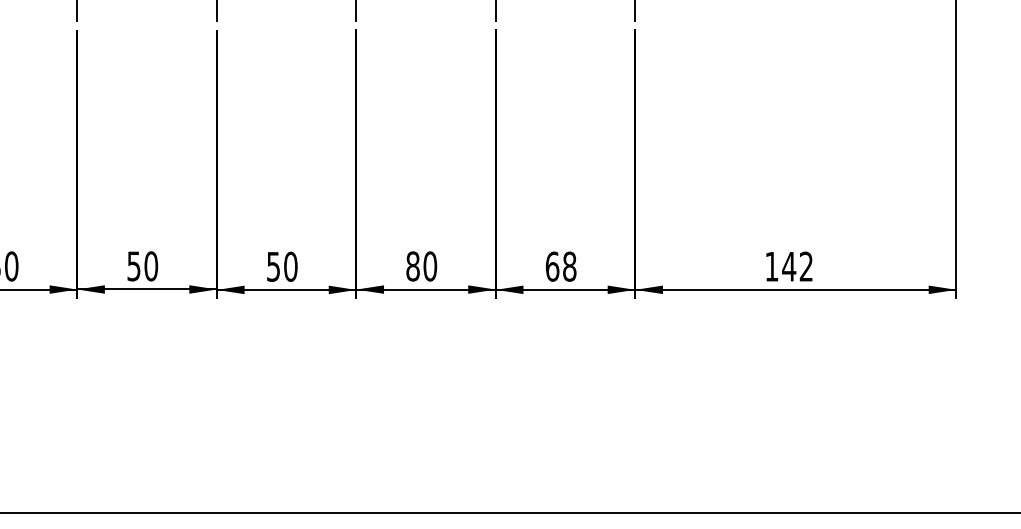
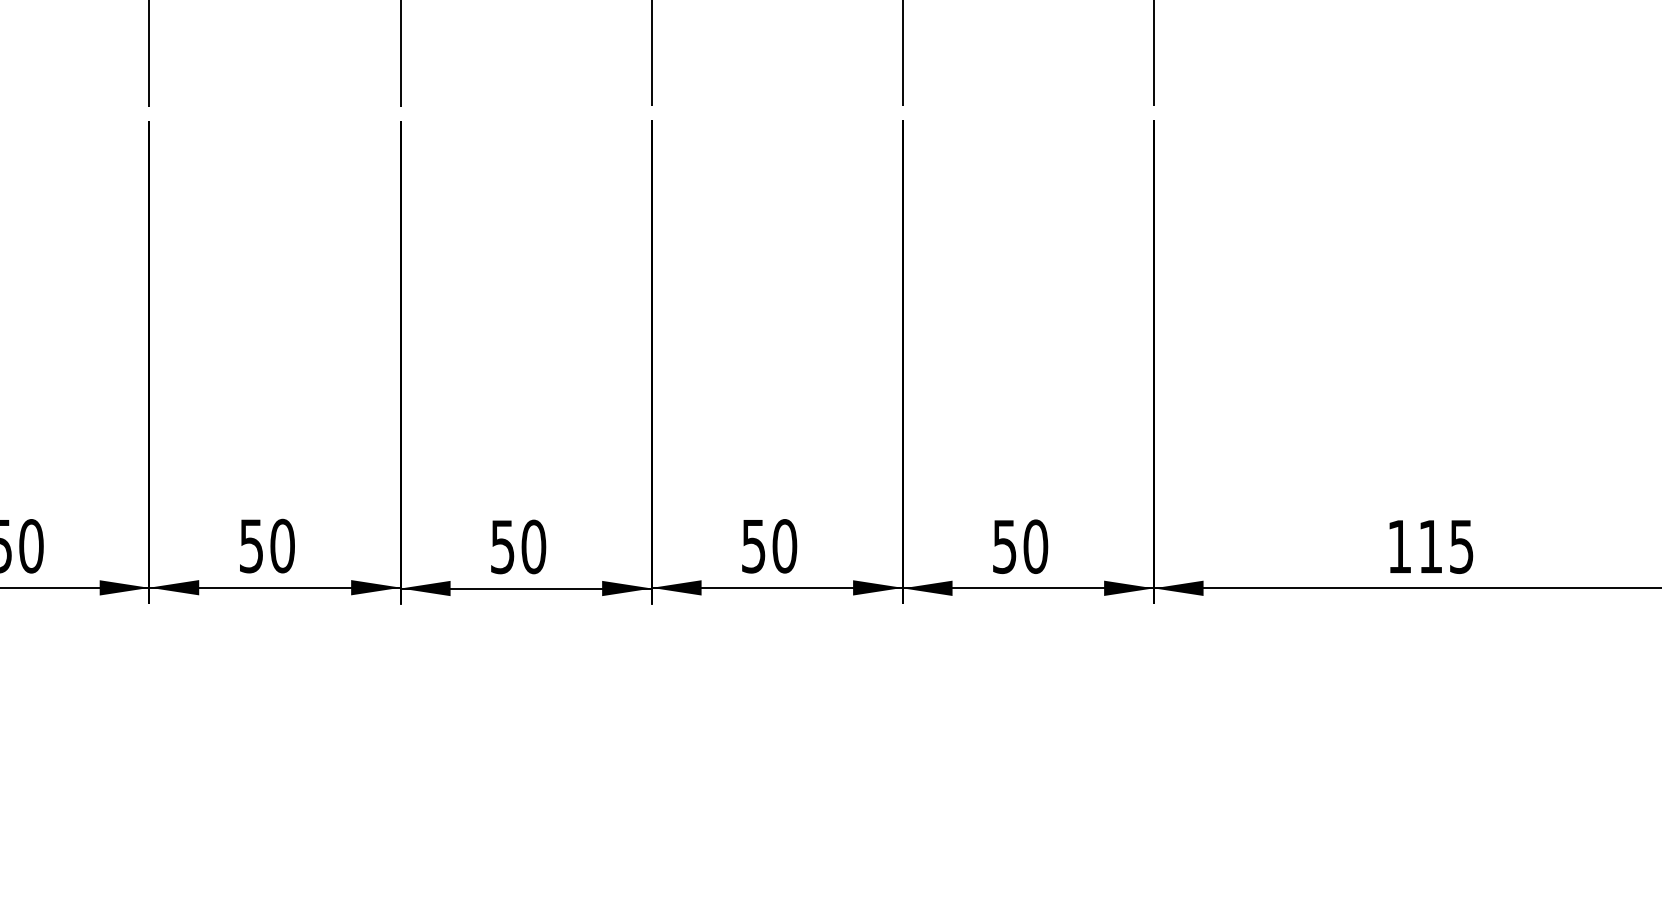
text: (412, 266) -> (752, 546), 80 -> 50
text: (560, 266) -> (1019, 546), 68 -> 50
text: (797, 266) -> (1445, 546), 142 -> 115

